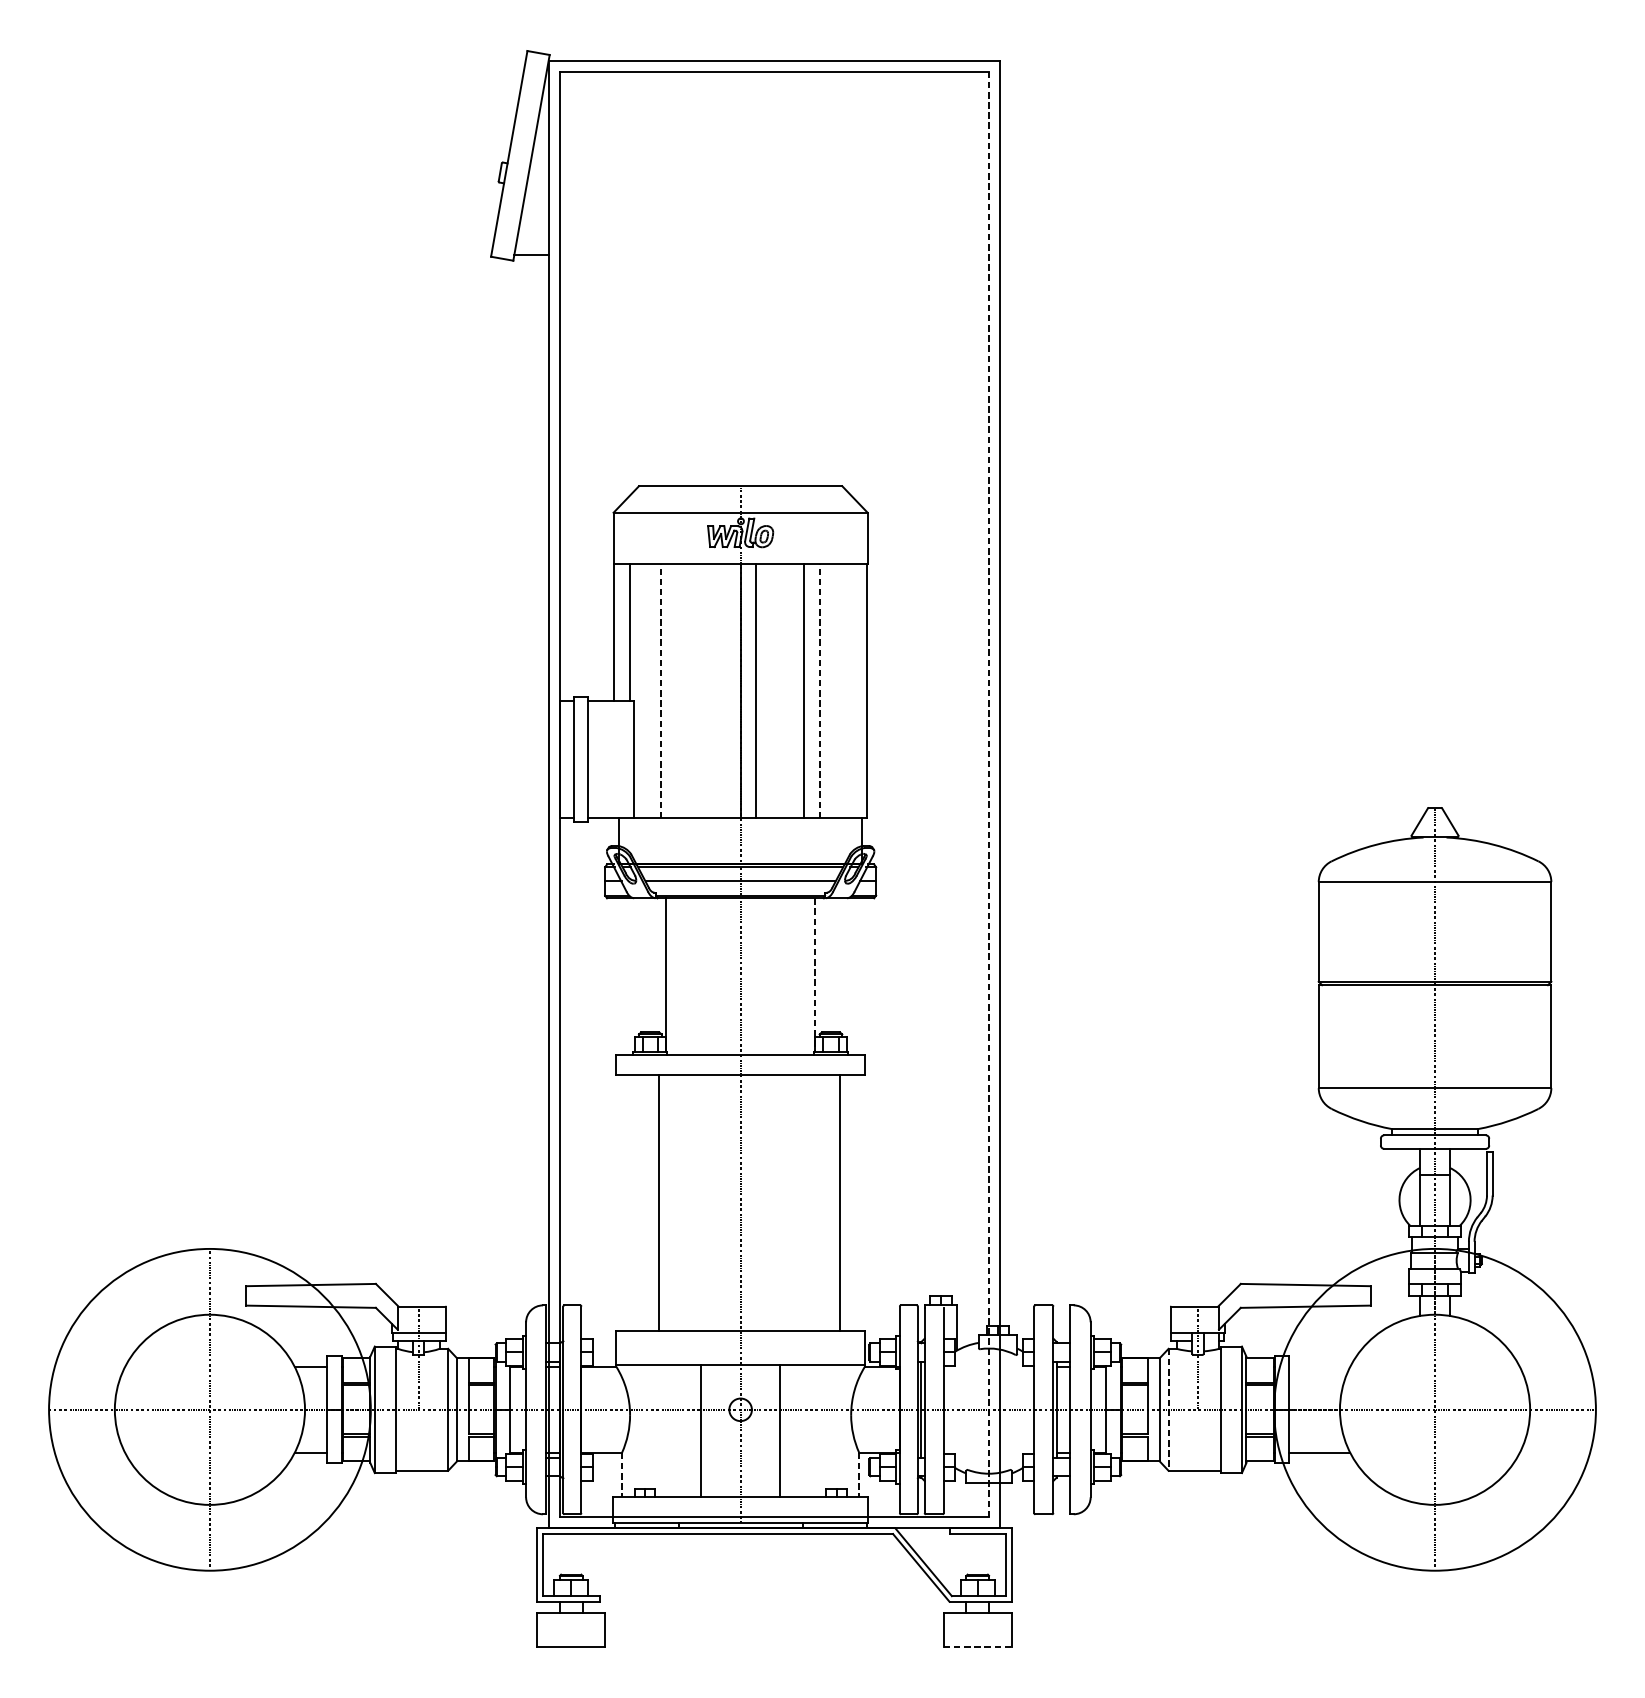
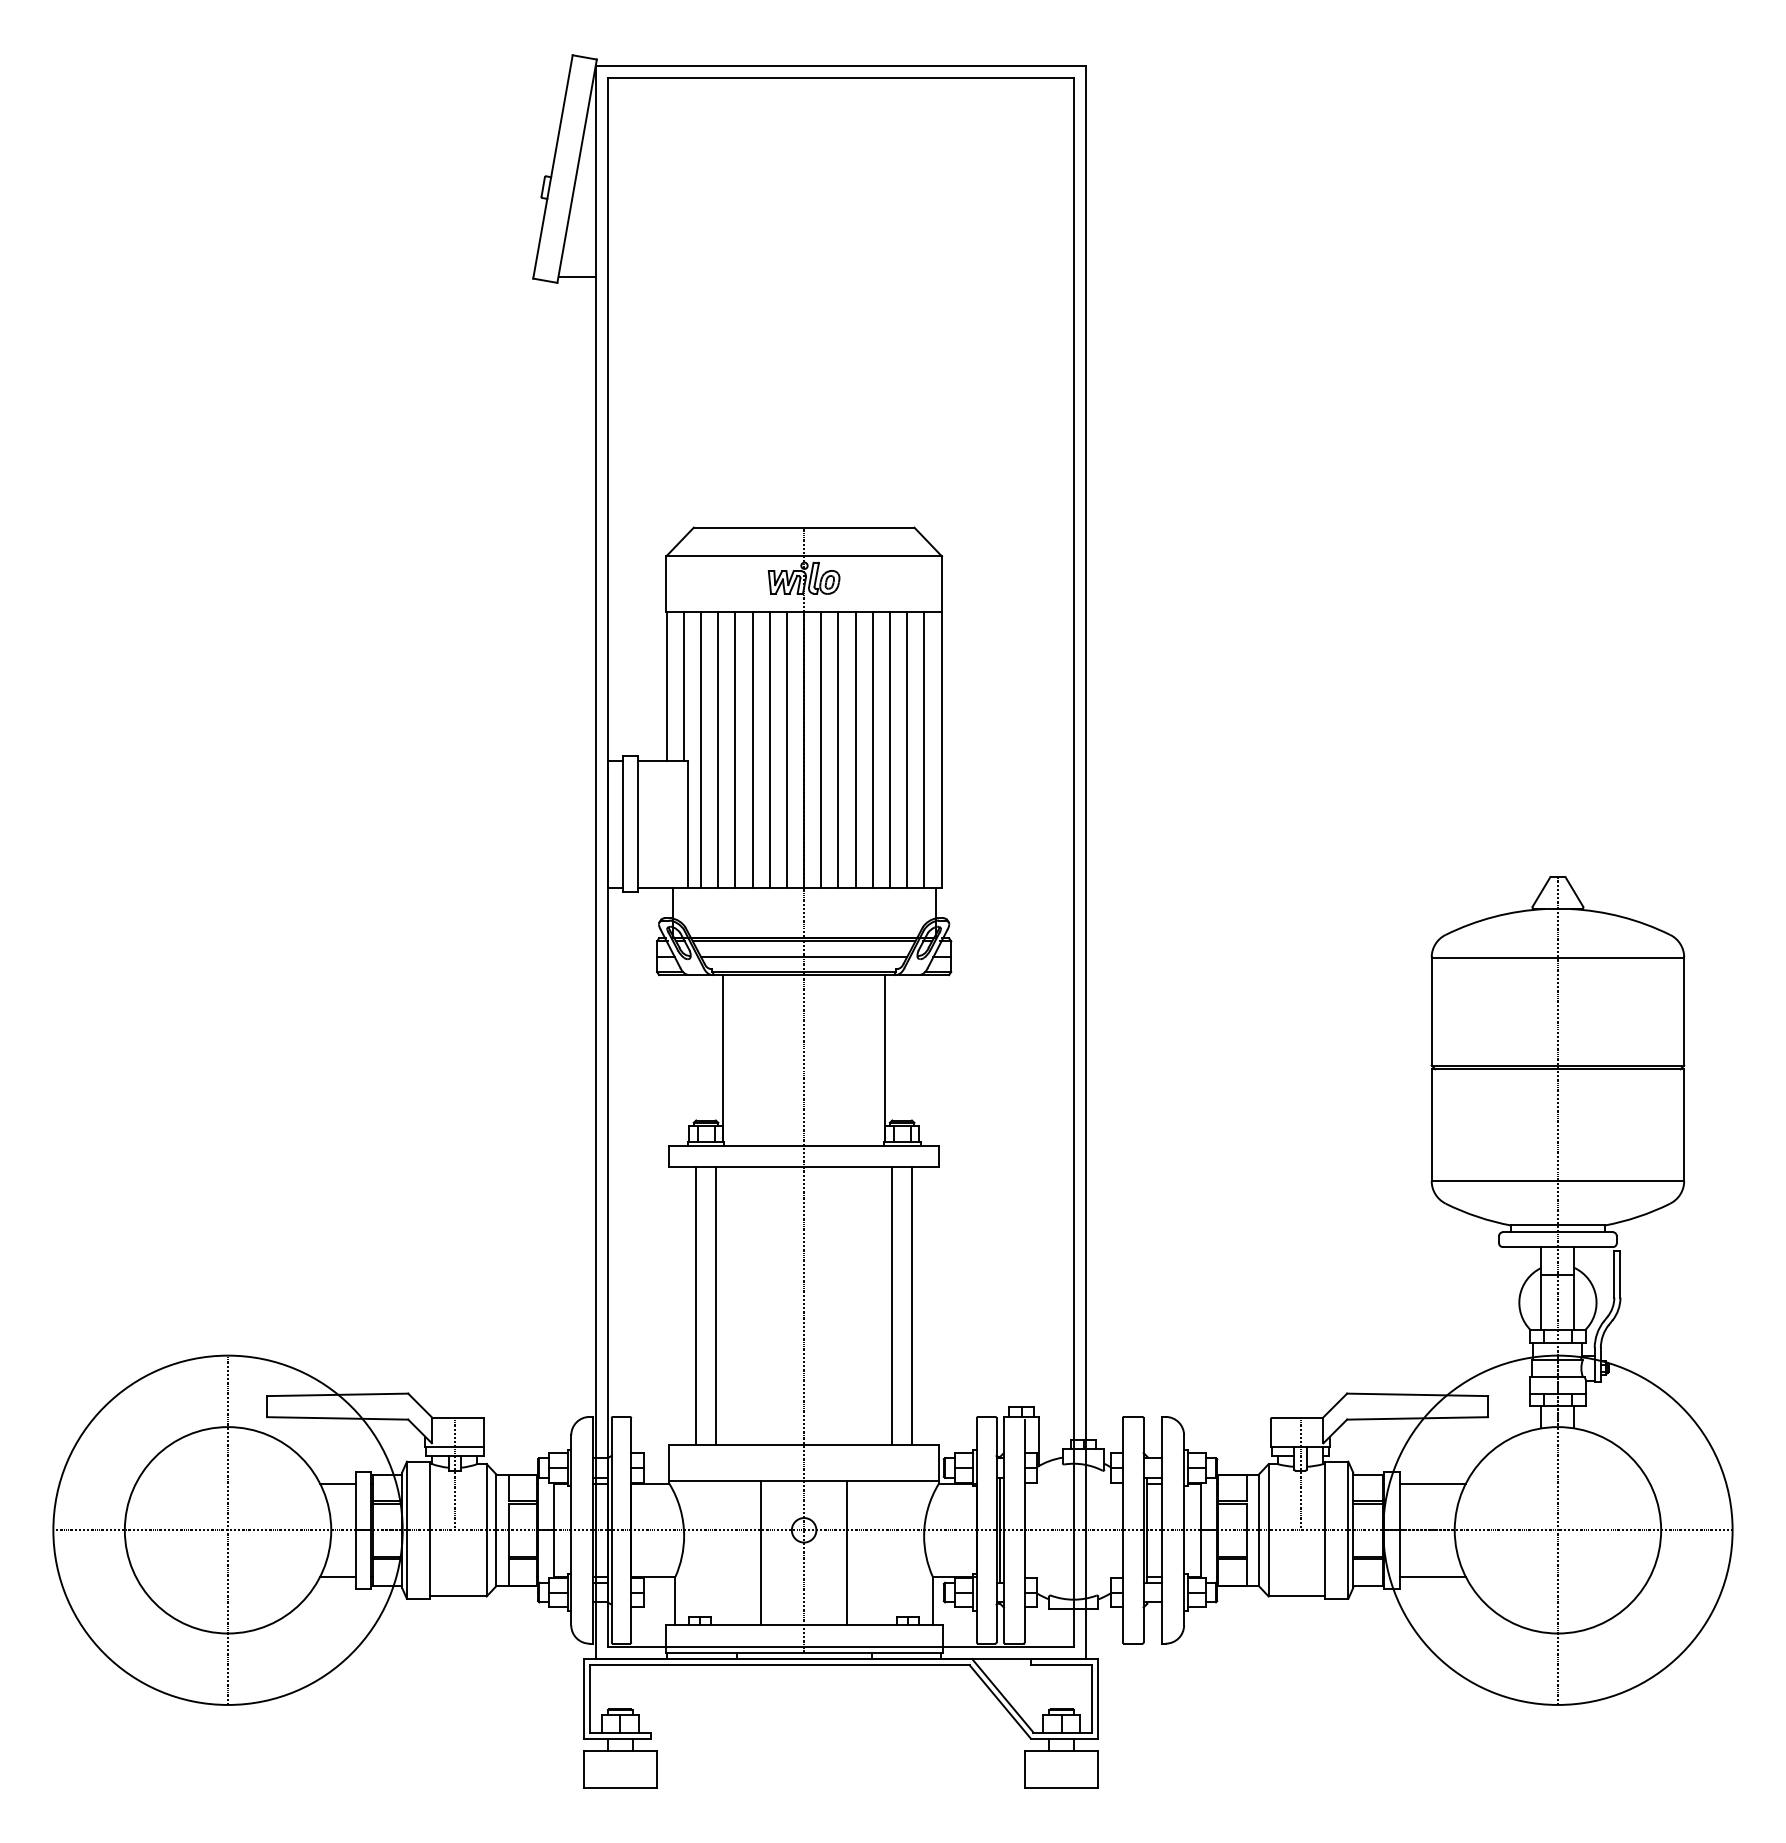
line: (646, 691) -> (701, 750), added
line: (661, 691) -> (718, 750), dashed -> solid
line: (677, 691) -> (735, 750), added
line: (693, 691) -> (752, 750), added
line: (708, 691) -> (769, 750), added
line: (724, 691) -> (786, 750), added
line: (772, 691) -> (838, 750), added
line: (787, 691) -> (855, 750), added
line: (820, 691) -> (890, 750), dashed -> solid
line: (835, 691) -> (907, 750), added
line: (851, 691) -> (924, 750), added
line: (988, 794) -> (1073, 862), dashed -> solid
line: (815, 975) -> (885, 1058), dashed -> solid
line: (641, 1202) -> (696, 1305), added
line: (822, 1202) -> (892, 1305), added
line: (1319, 1366) -> (1432, 1483), added
line: (1168, 1410) -> (1268, 1530), dashed -> solid
line: (622, 1474) -> (675, 1600), dashed -> solid
line: (858, 1474) -> (932, 1600), dashed -> solid
line: (977, 1646) -> (1061, 1787), dashed -> solid

